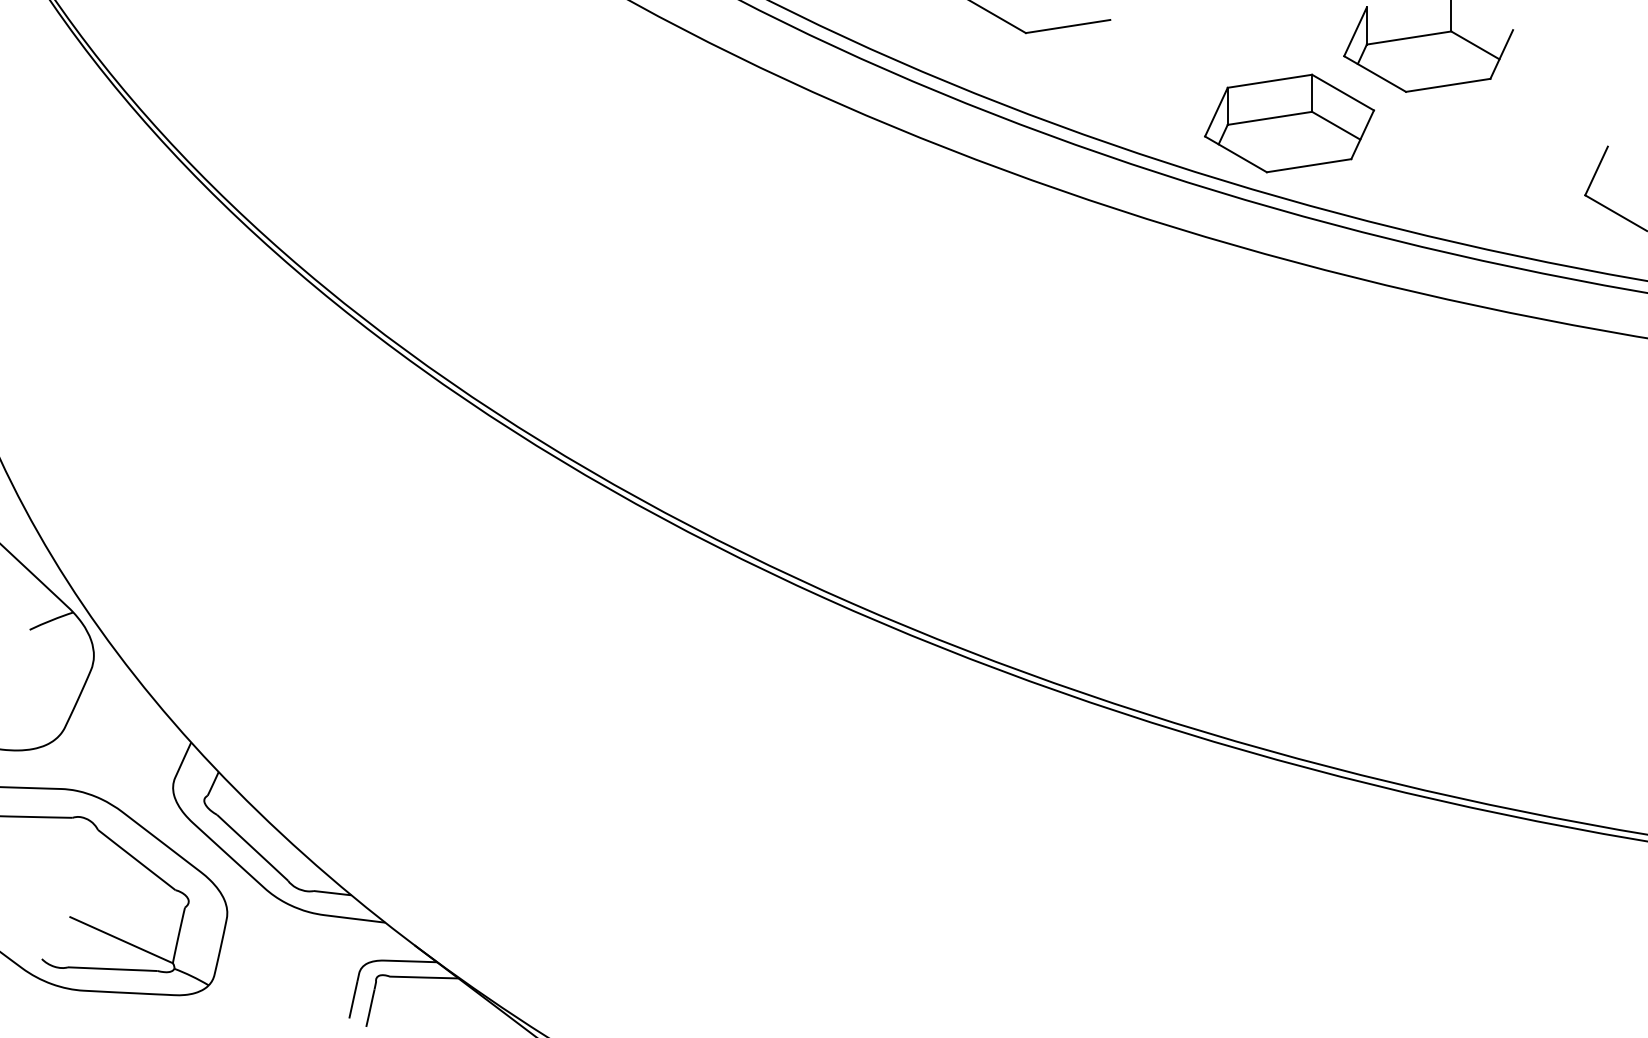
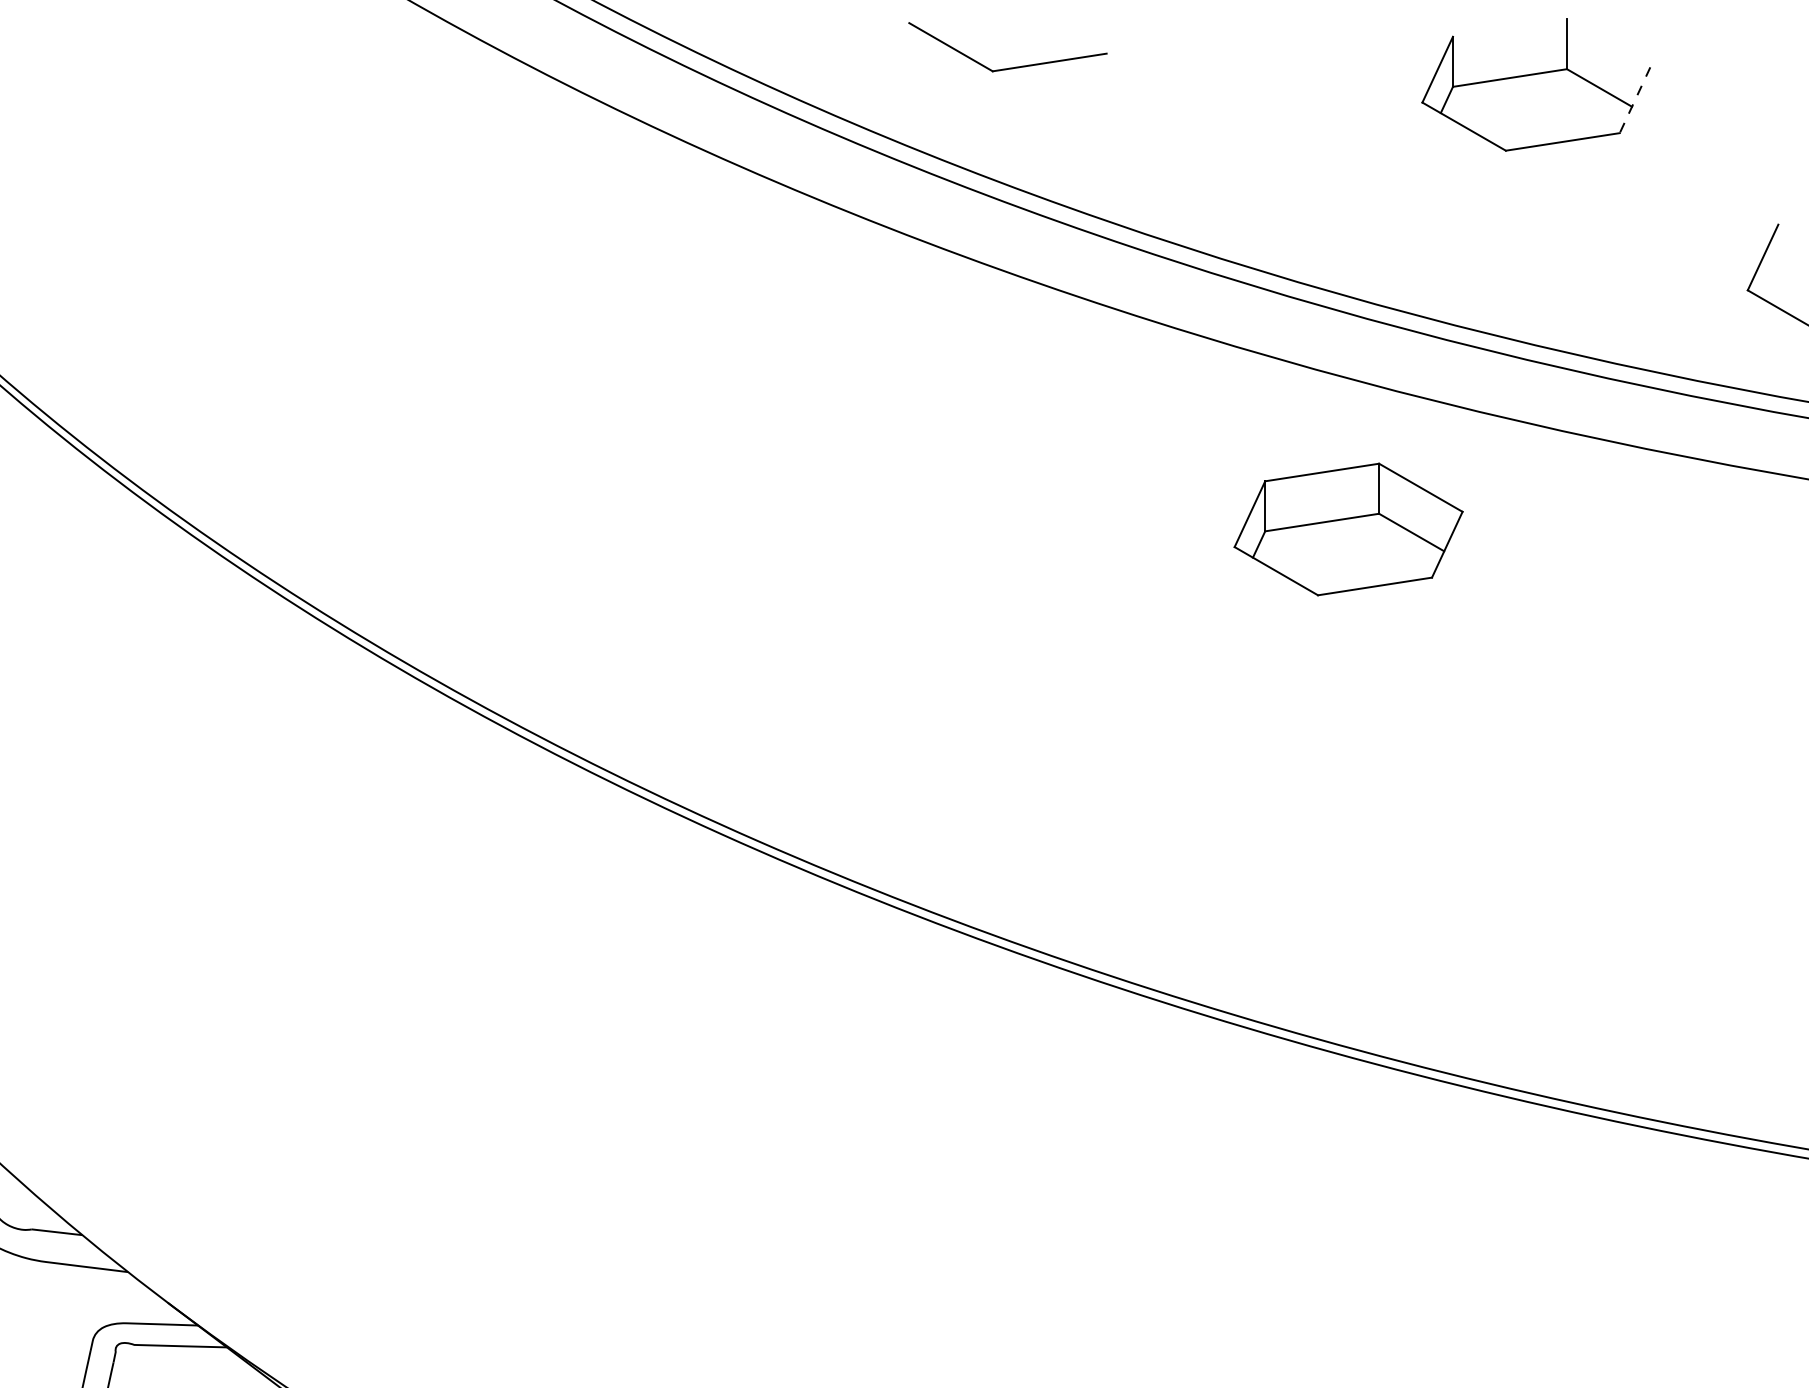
line: (1501, 54) -> (1634, 100), solid -> dashed
part: (1289, 123) -> (1348, 529), moved

